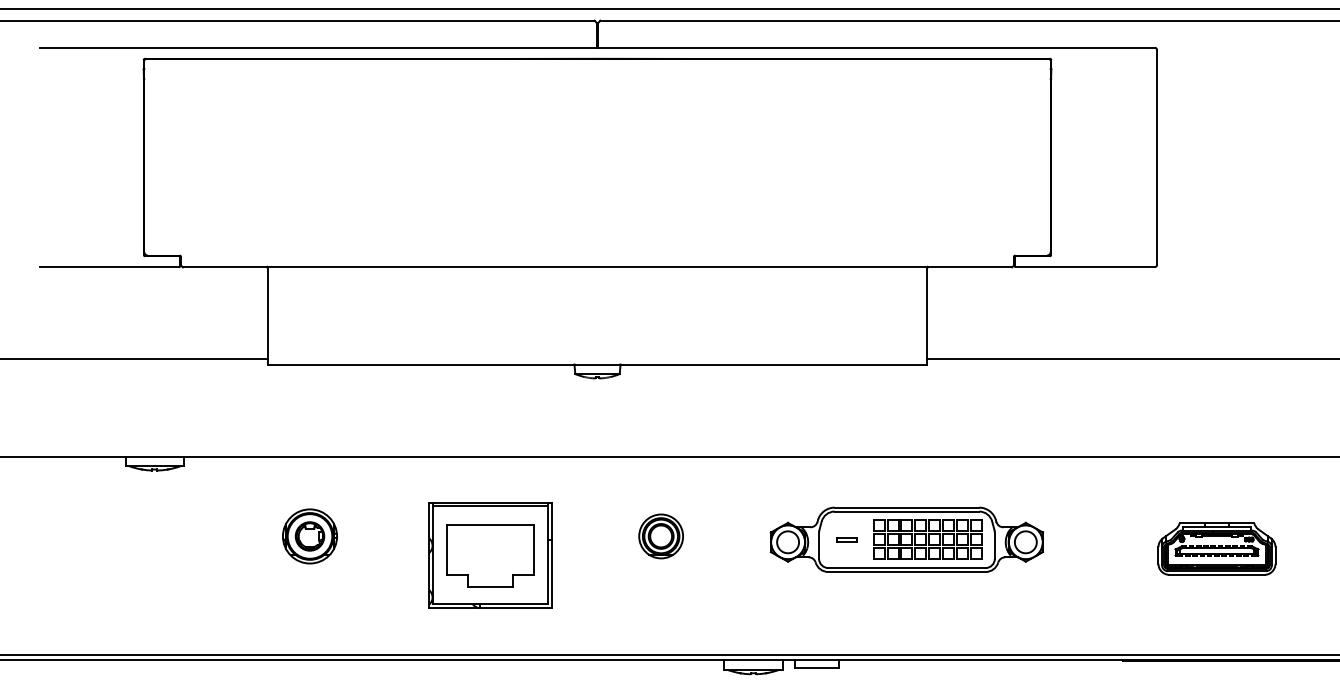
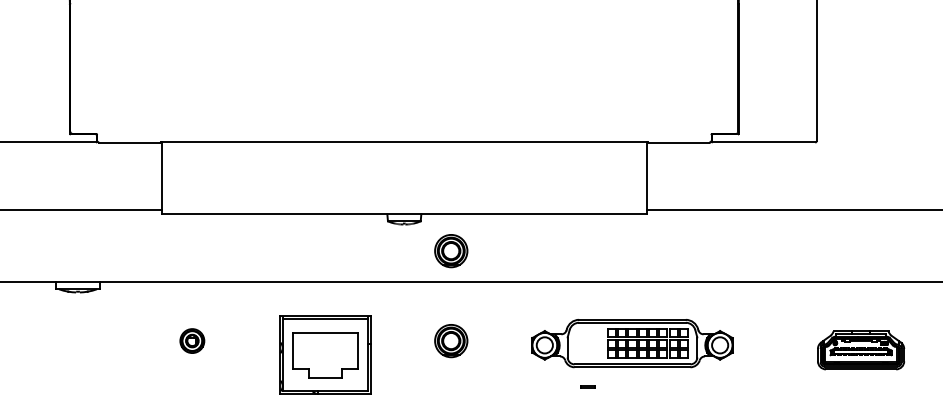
part: (660, 414) -> (450, 251), added
part: (309, 536) -> (191, 341), size x0.6
part: (846, 539) -> (587, 386), moved

